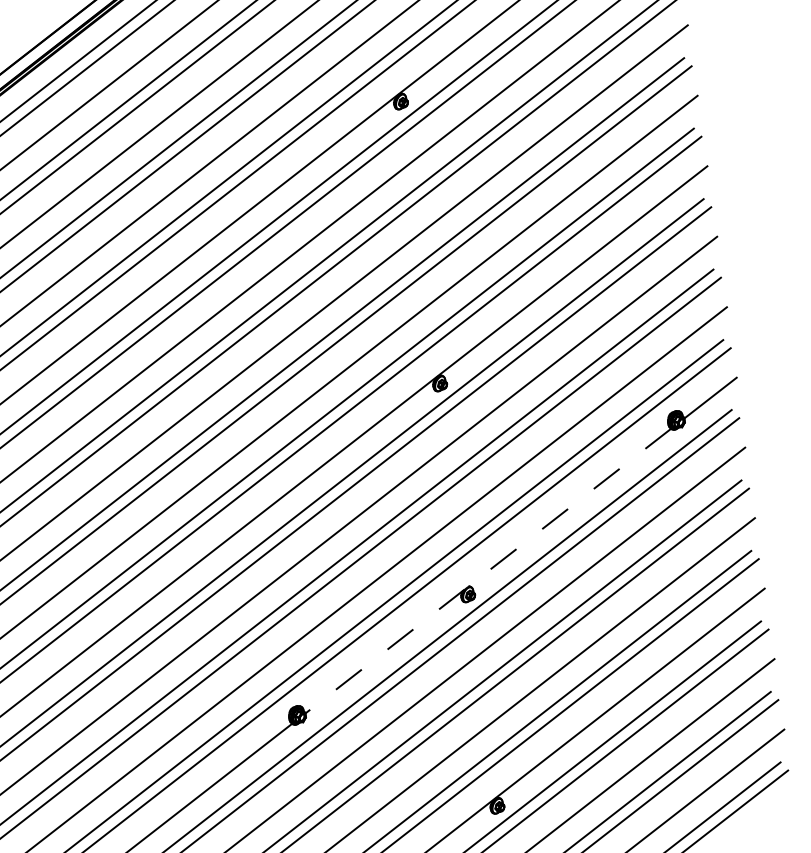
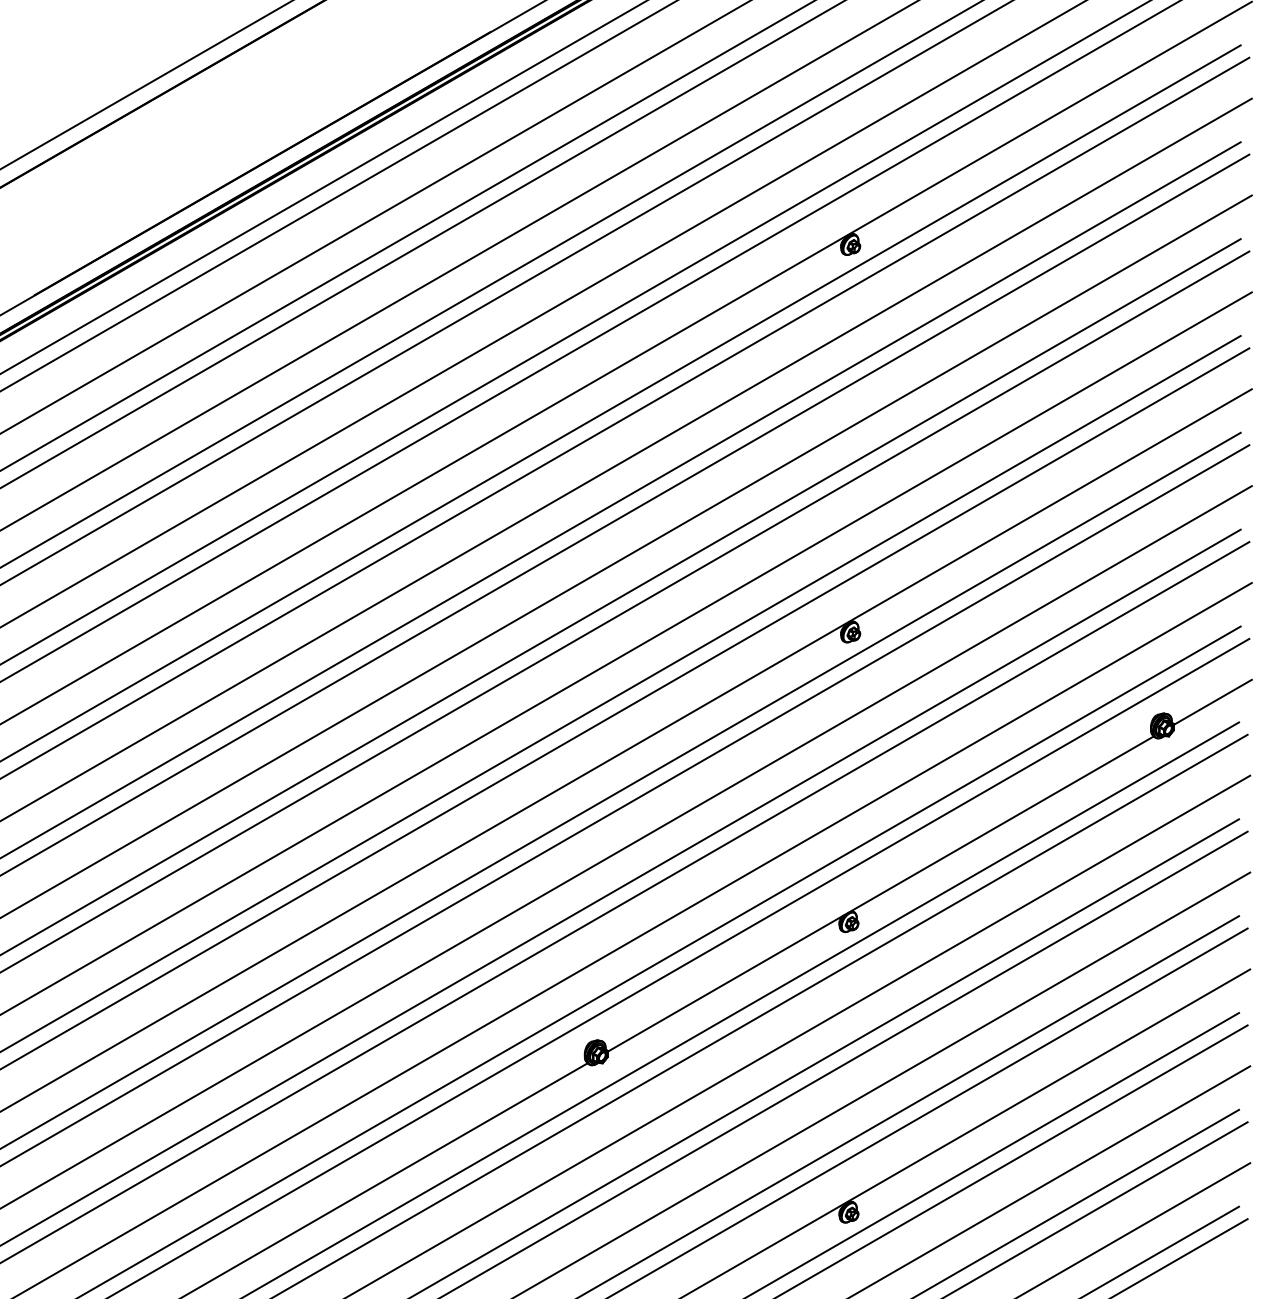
line: (488, 571) -> (880, 894), dashed -> solid

